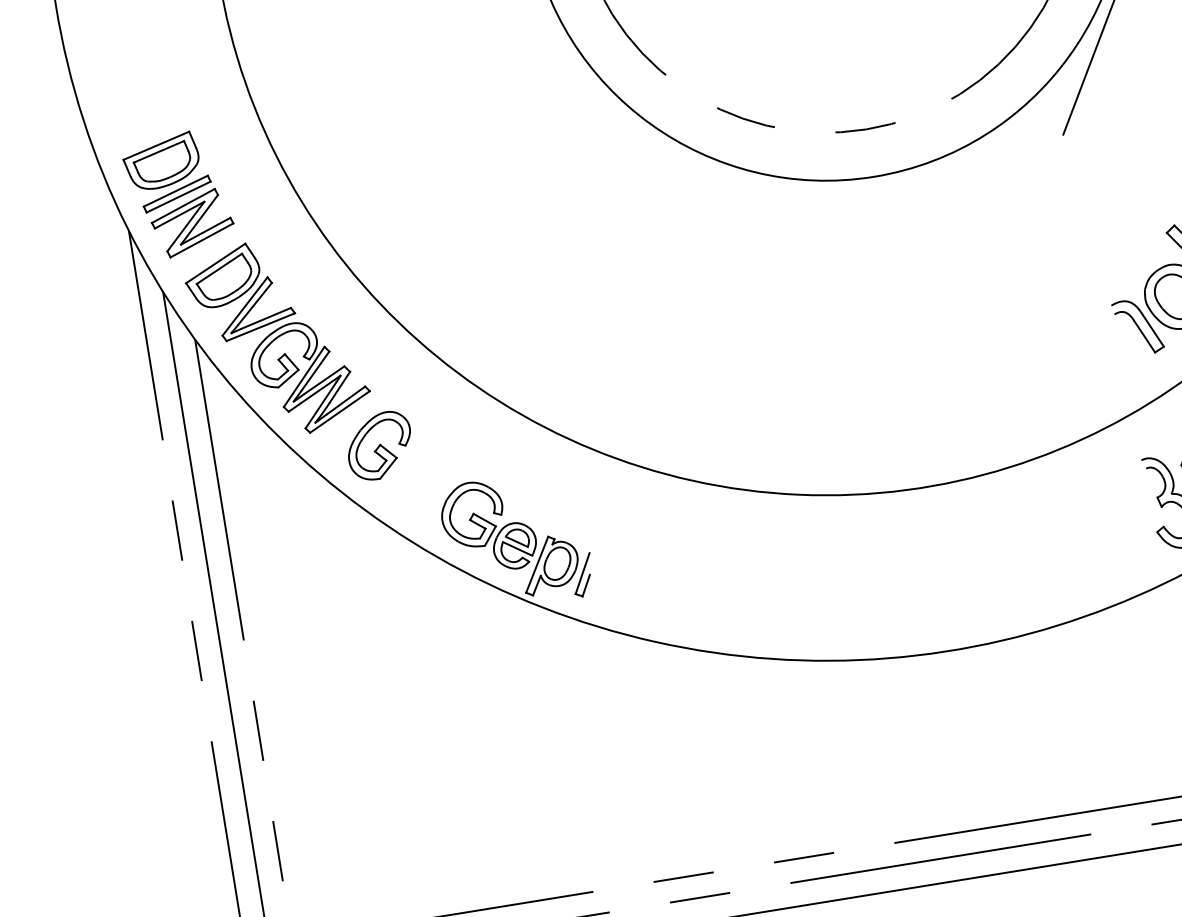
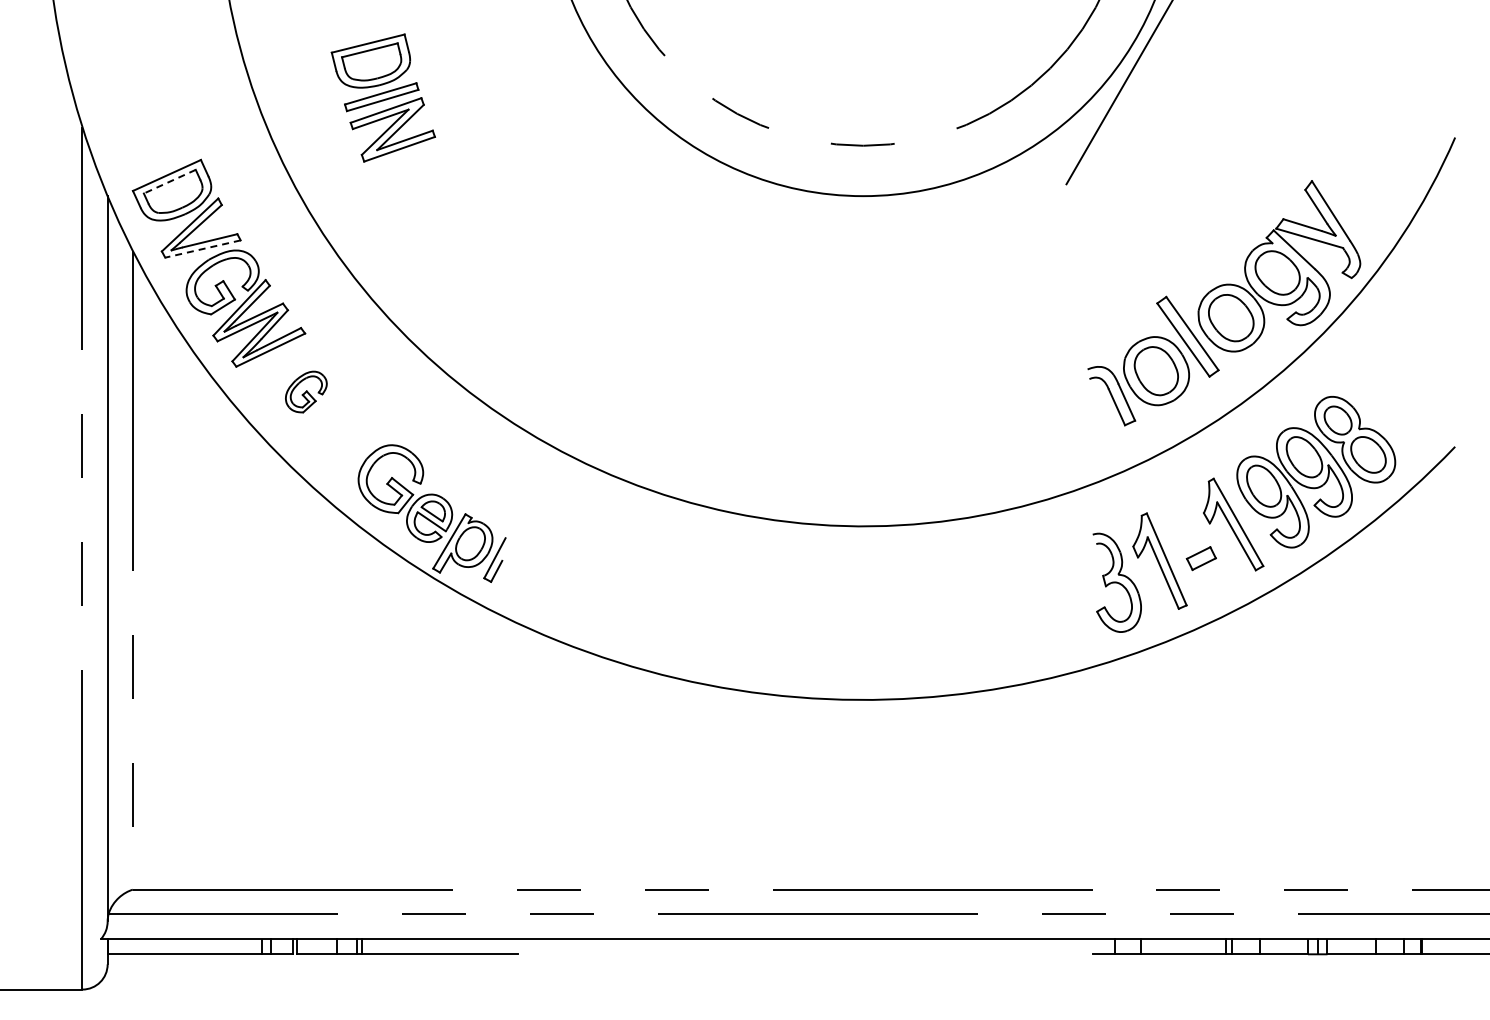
part: (178, 194) -> (382, 97), moved
line: (219, 268) -> (169, 181), solid -> dashed
line: (260, 327) -> (202, 249), solid -> dashed
part: (379, 445) -> (306, 391), size x0.6

